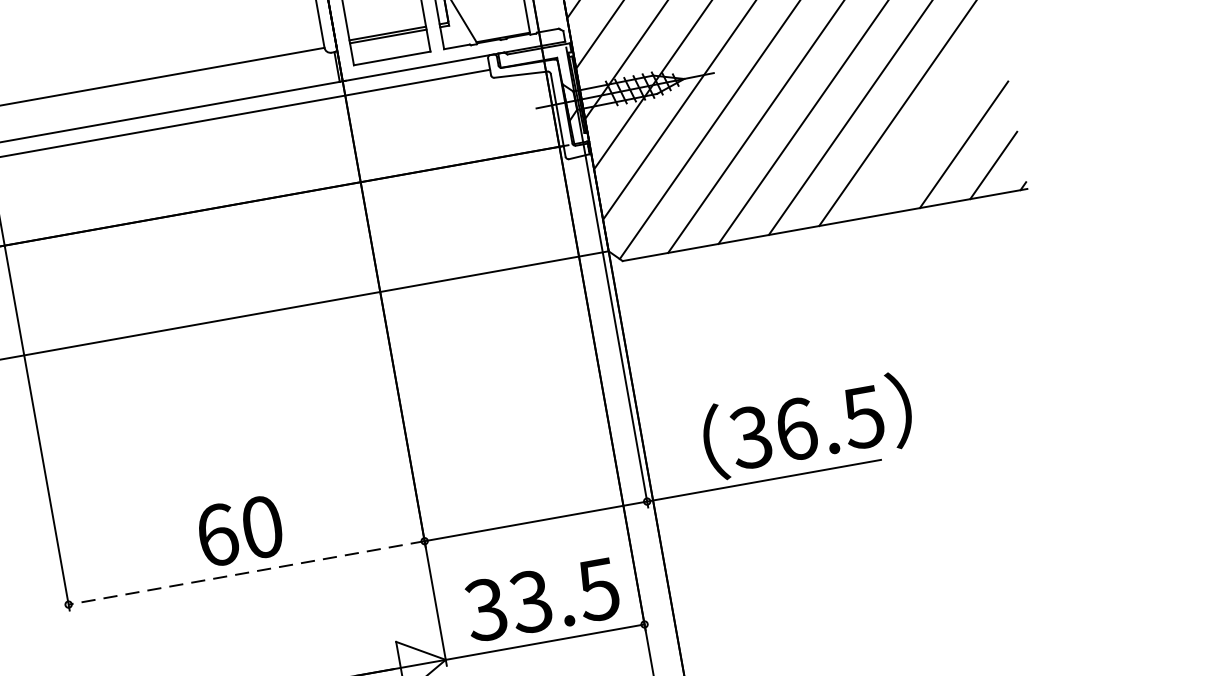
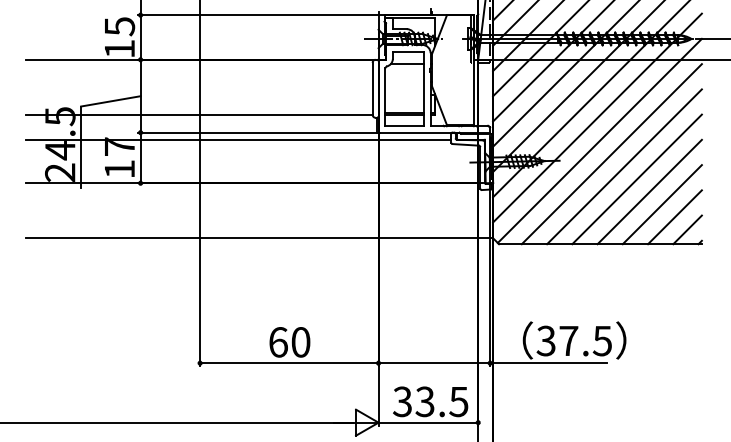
line: (932, 124) -> (661, 204), added
text: (795, 428) -> (568, 340), 36.5 -> 37.5
line: (245, 573) -> (288, 363), dashed -> solid

